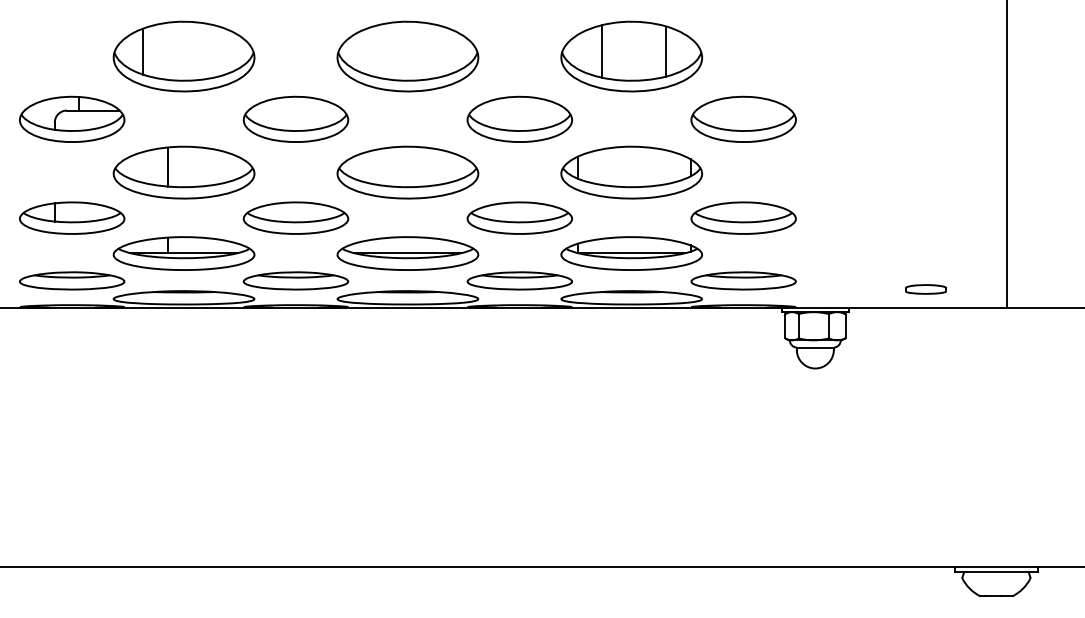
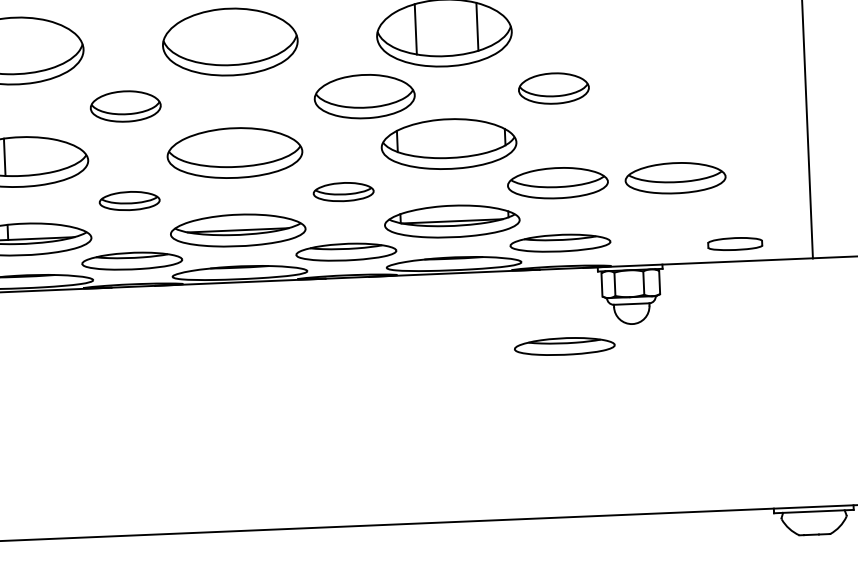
part: (295, 118) -> (125, 105), size x0.7
part: (519, 118) -> (364, 95), moved
part: (743, 118) -> (553, 87), size x0.7
part: (295, 217) -> (129, 200), size x0.6
part: (519, 217) -> (343, 191), size x0.6
part: (866, 217) -> (675, 177), added
part: (925, 289) -> (734, 244), size x1.4
part: (743, 388) -> (564, 346), added

